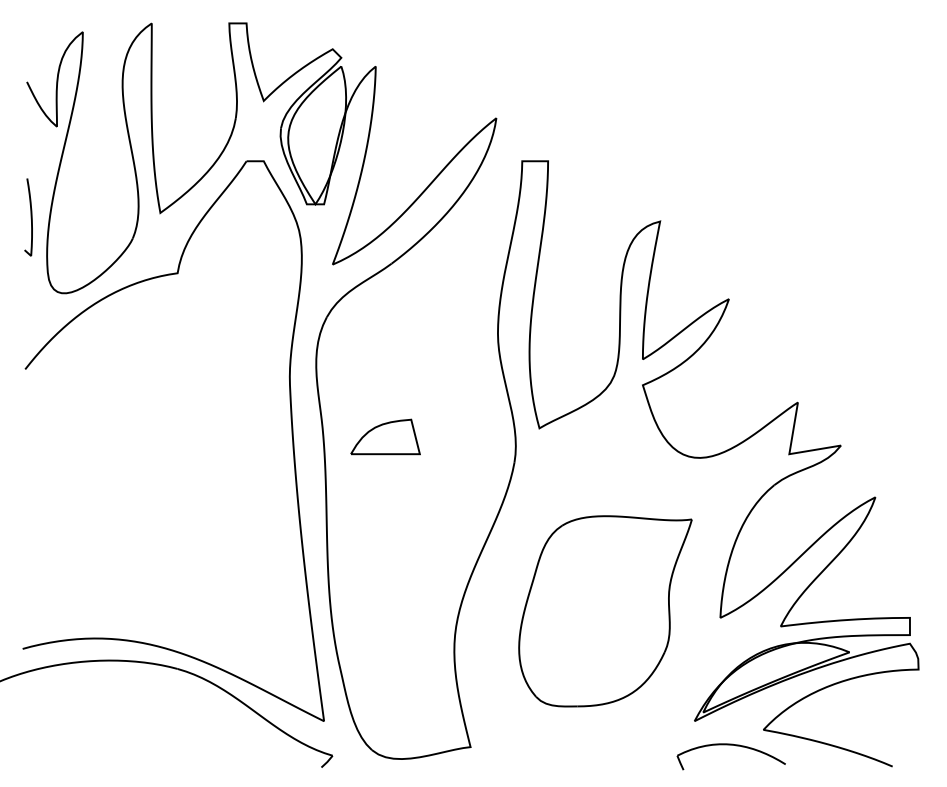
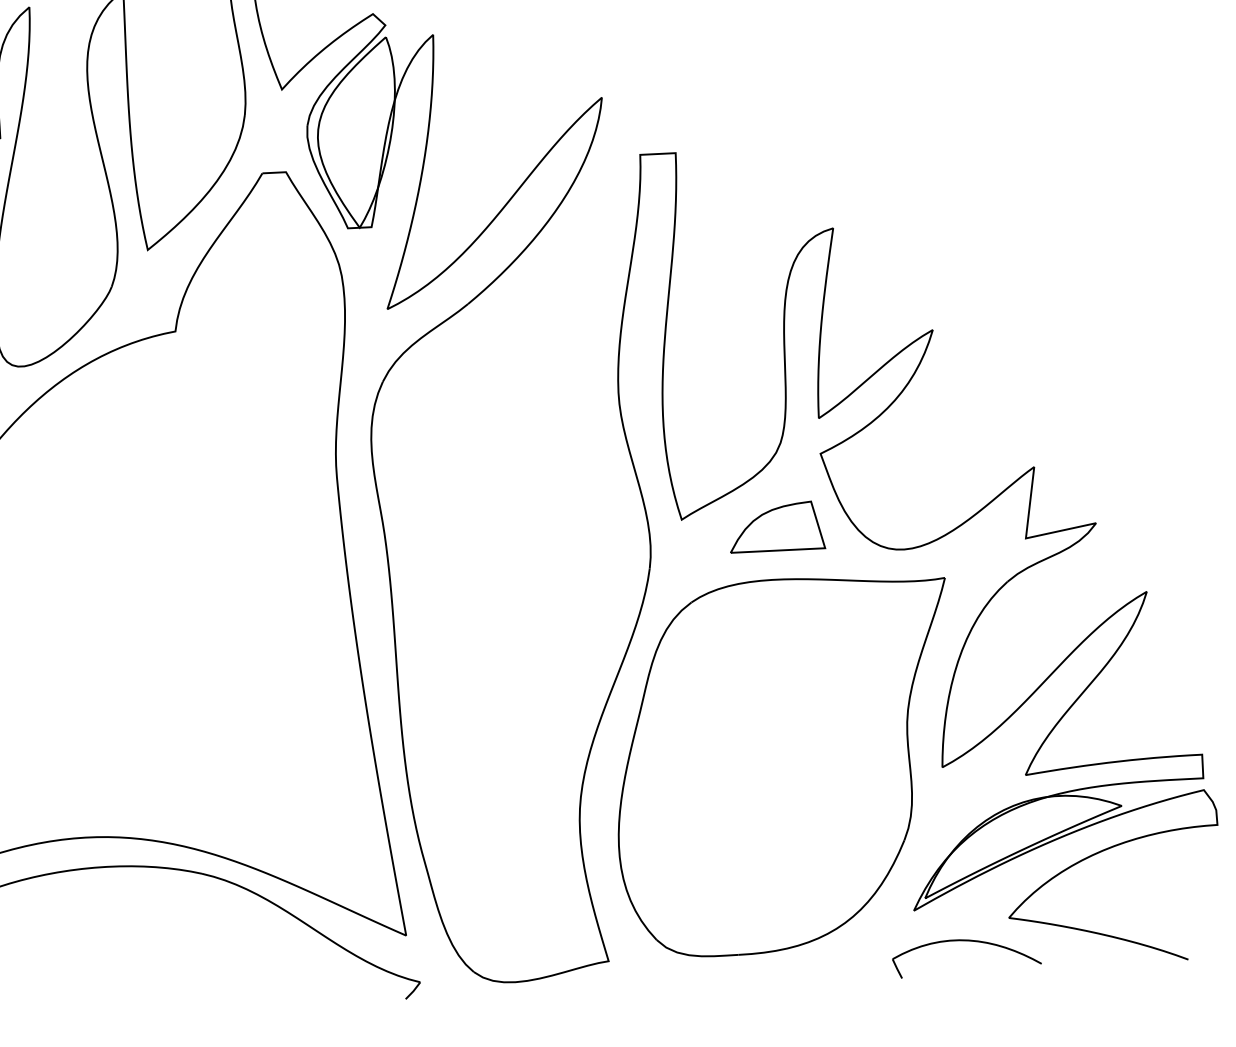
part: (385, 436) -> (776, 526), moved
part: (605, 611) -> (784, 766), size x1.43

